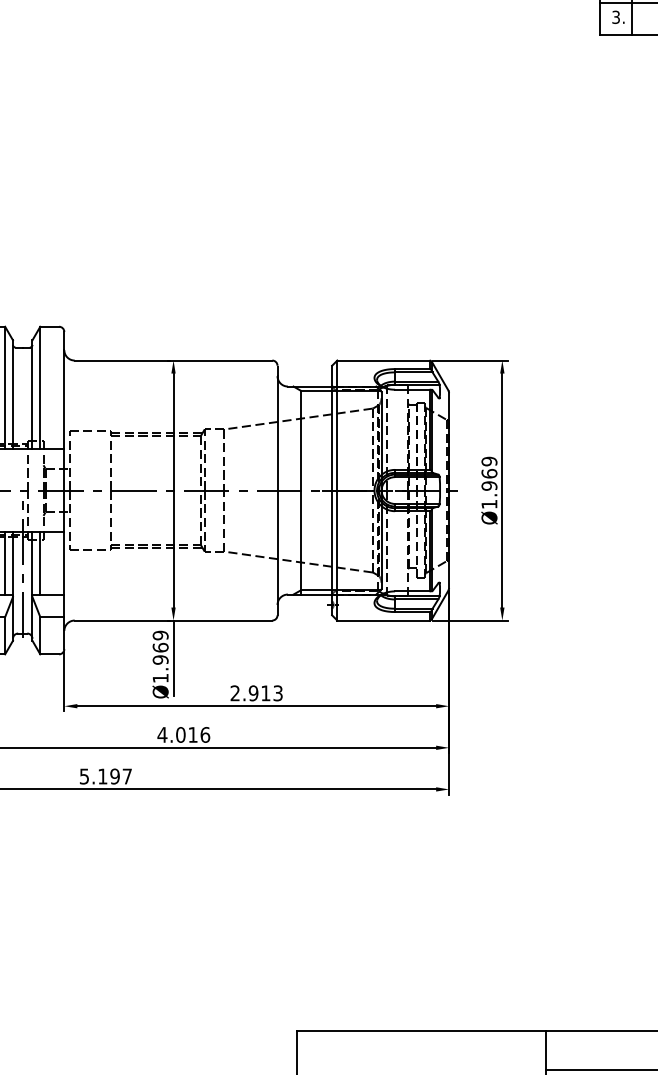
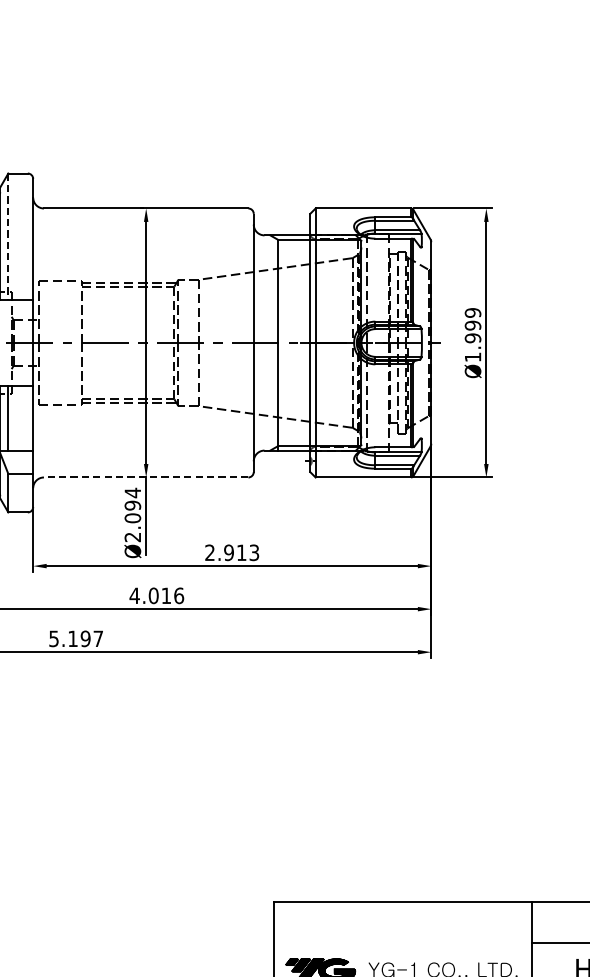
line: (40, 388) -> (8, 237), solid -> dashed
text: (489, 473) -> (473, 325), Ø1.969 -> Ø1.999
line: (173, 620) -> (146, 477), solid -> dashed
text: (160, 656) -> (132, 514), Ø1.969 -> Ø2.094

